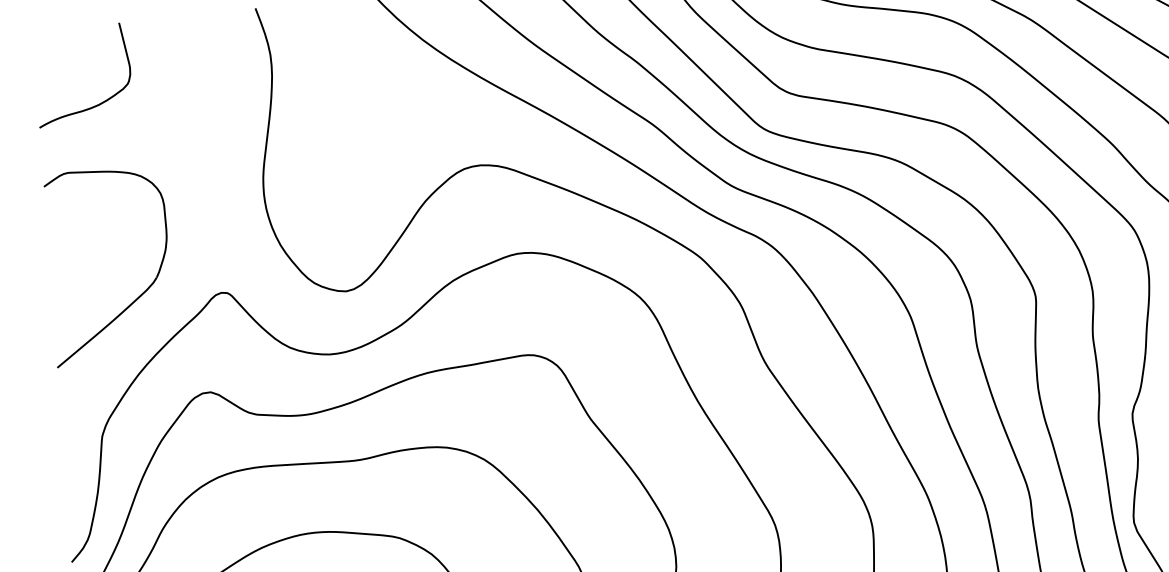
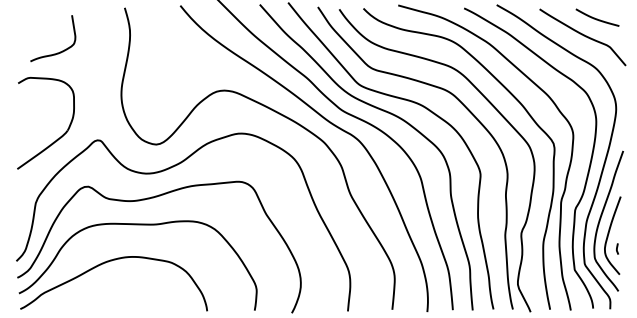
curve: (95, 104) -> (57, 52), moved

